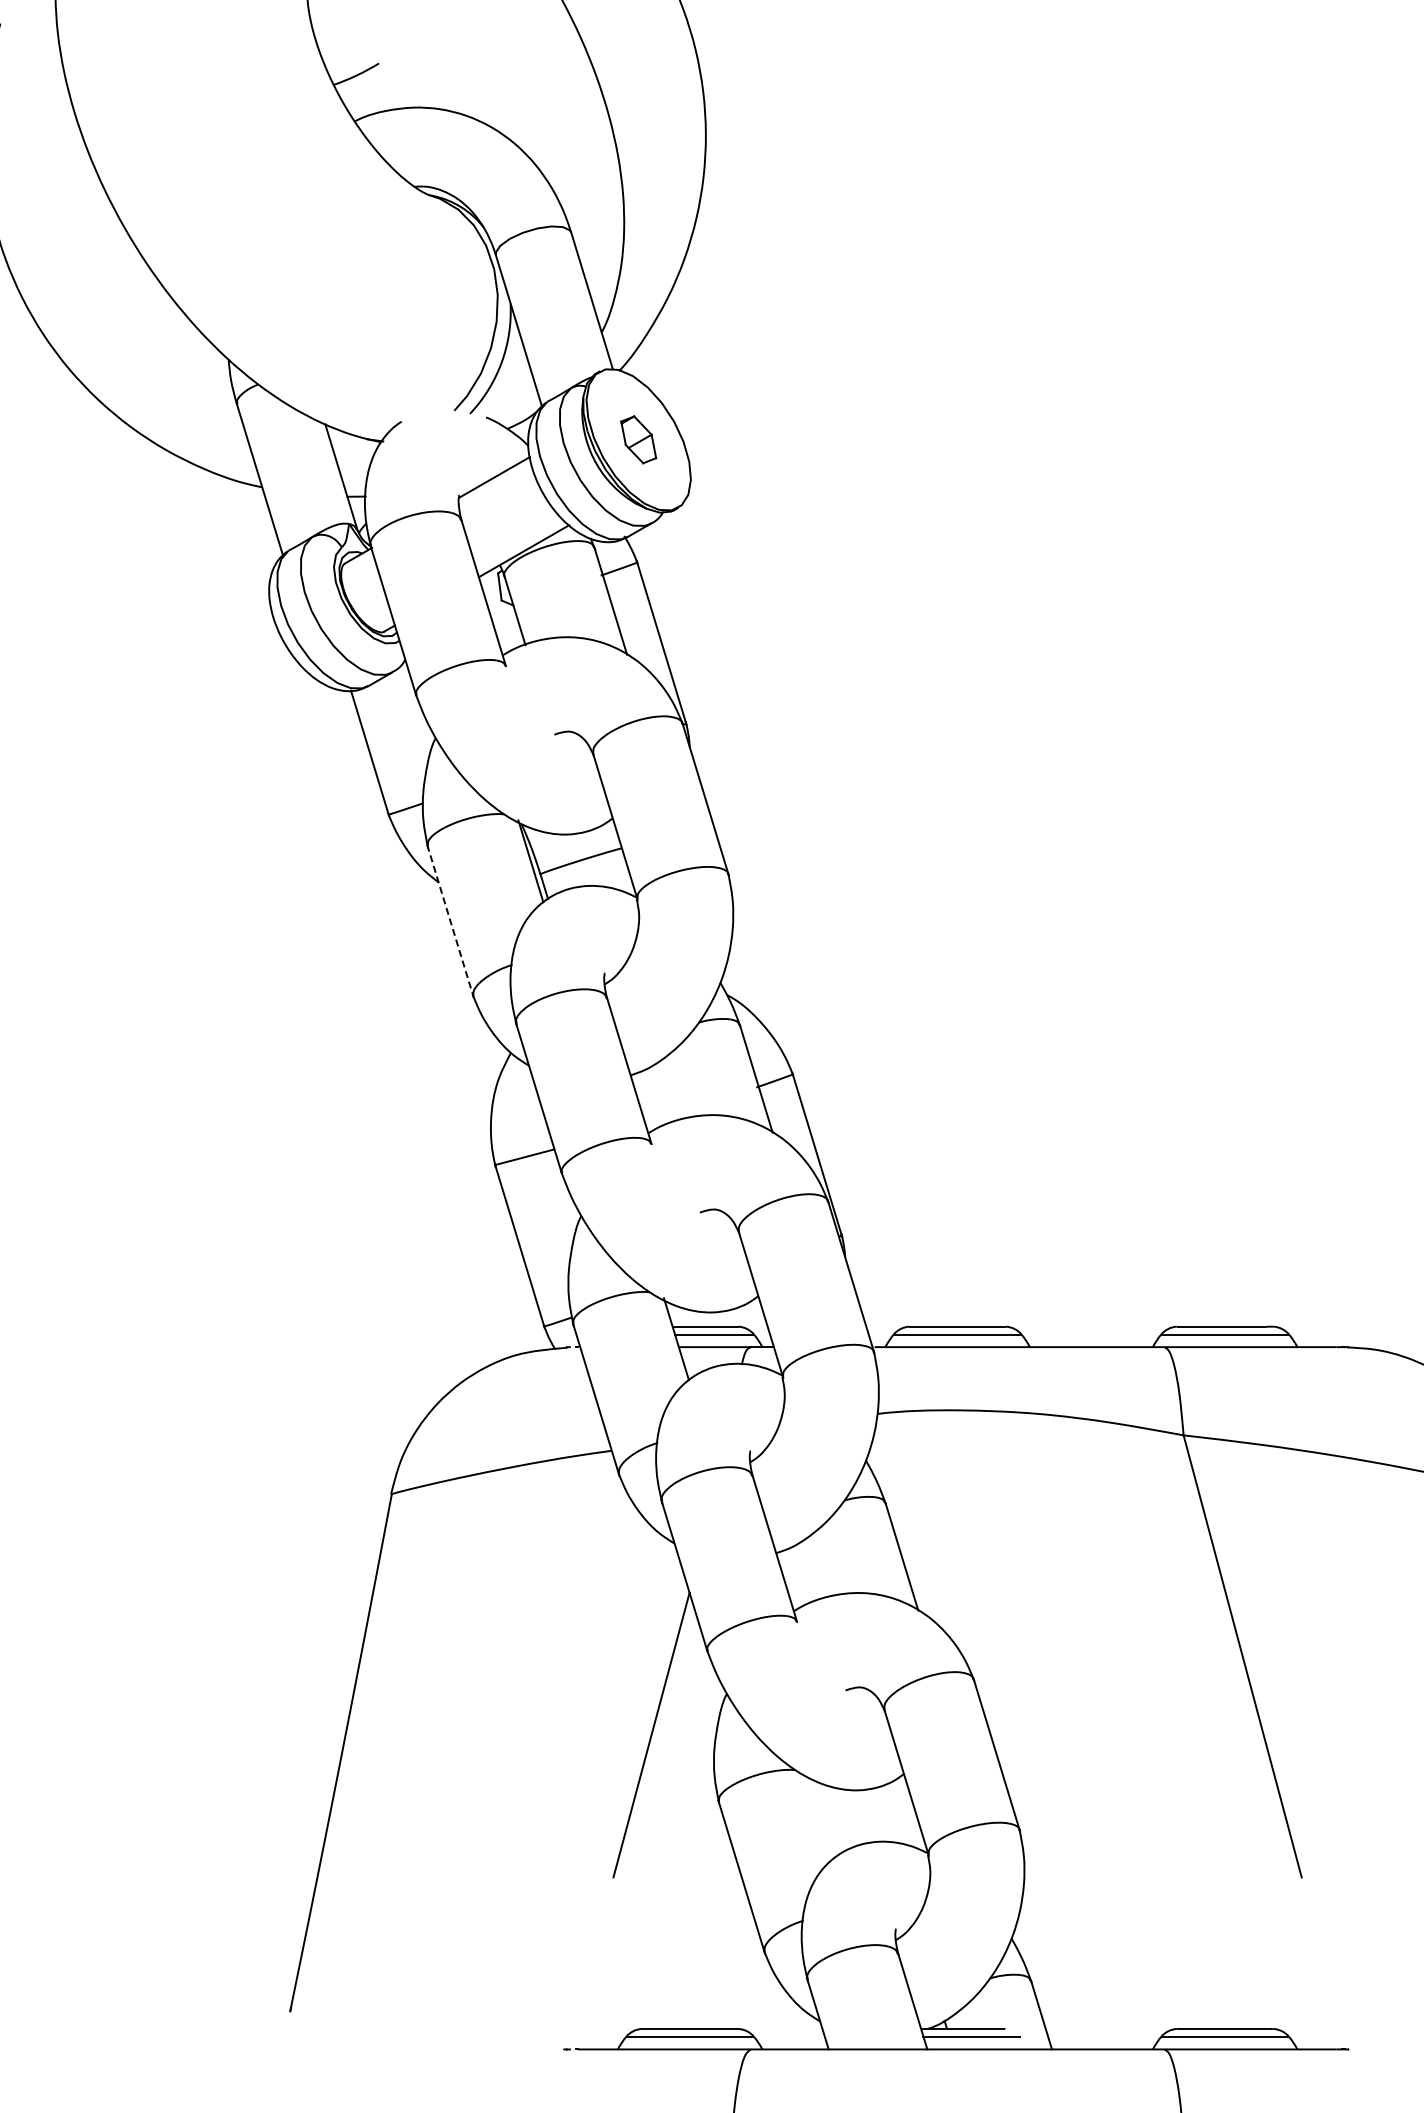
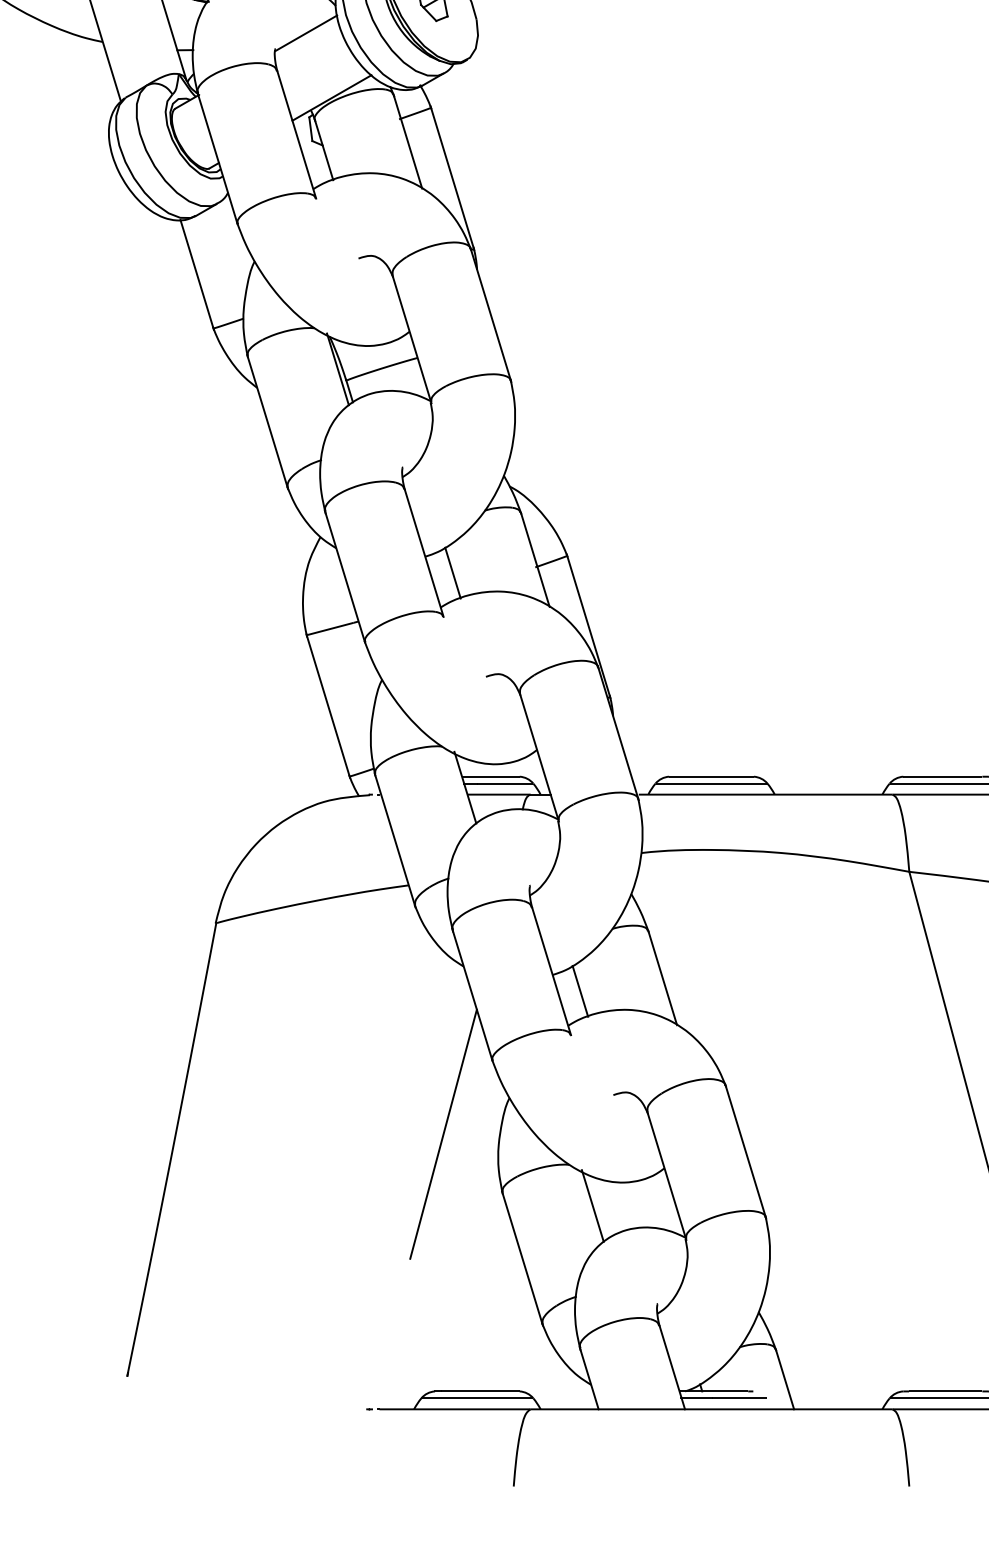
line: (450, 921) -> (267, 422), dashed -> solid
line: (662, 1094) -> (453, 573), added
line: (807, 1571) -> (580, 991), added
line: (821, 1817) -> (592, 1206), added

